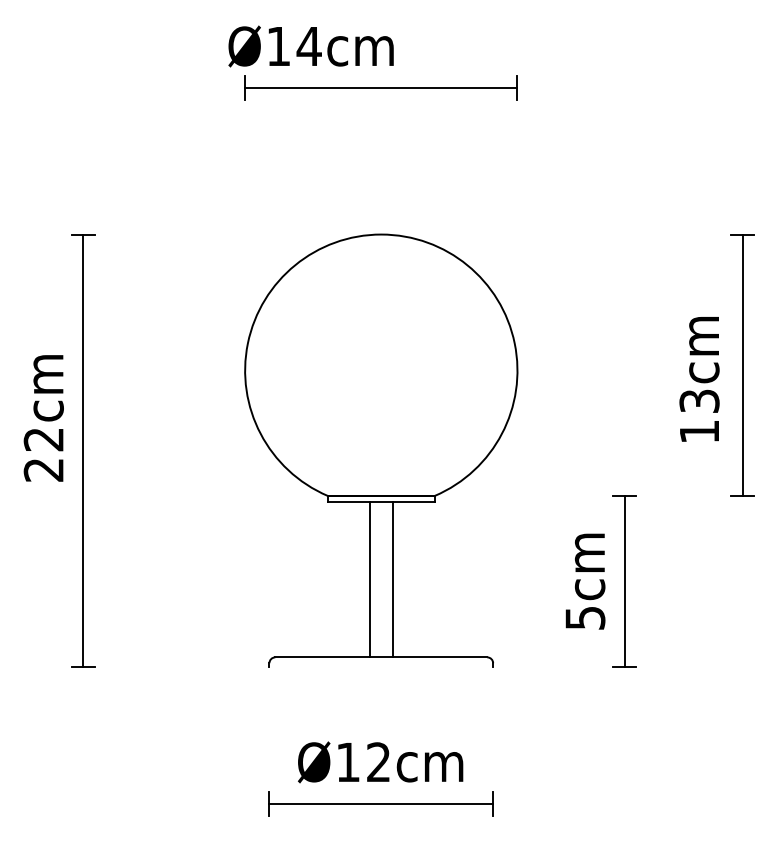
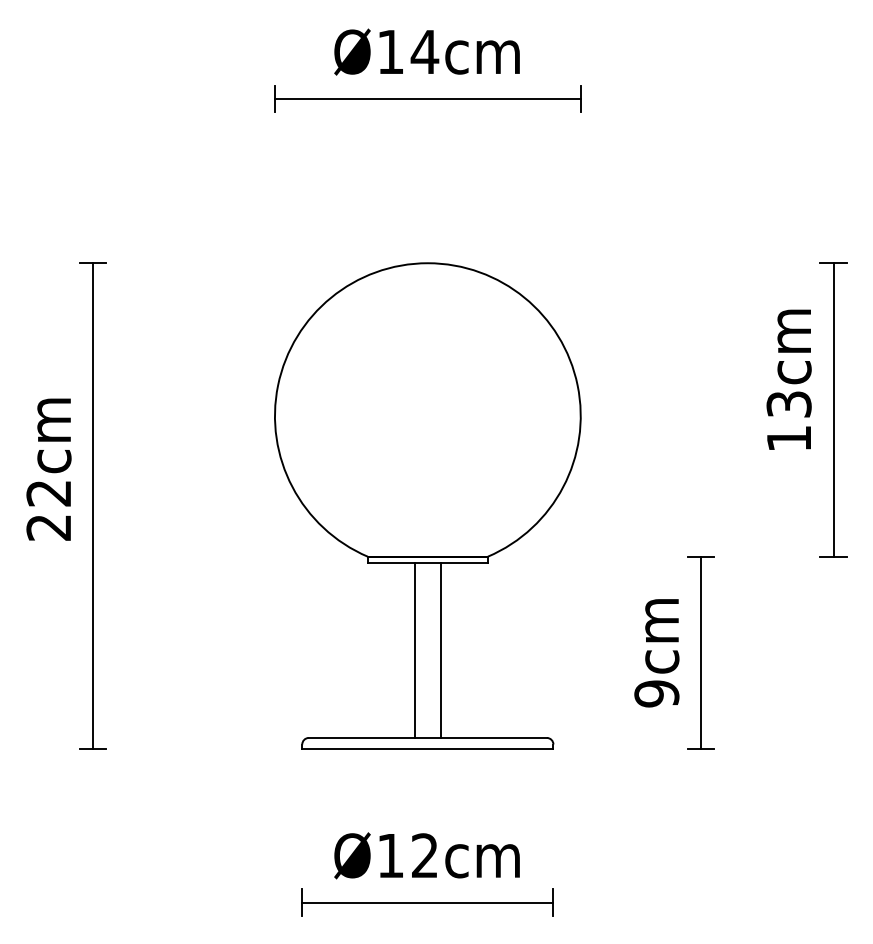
text: (310, 45) -> (426, 51), moved
text: (698, 379) -> (788, 379), moved
text: (584, 617) -> (656, 693), 5cm -> 9cm
line: (380, 666) -> (427, 748), added

